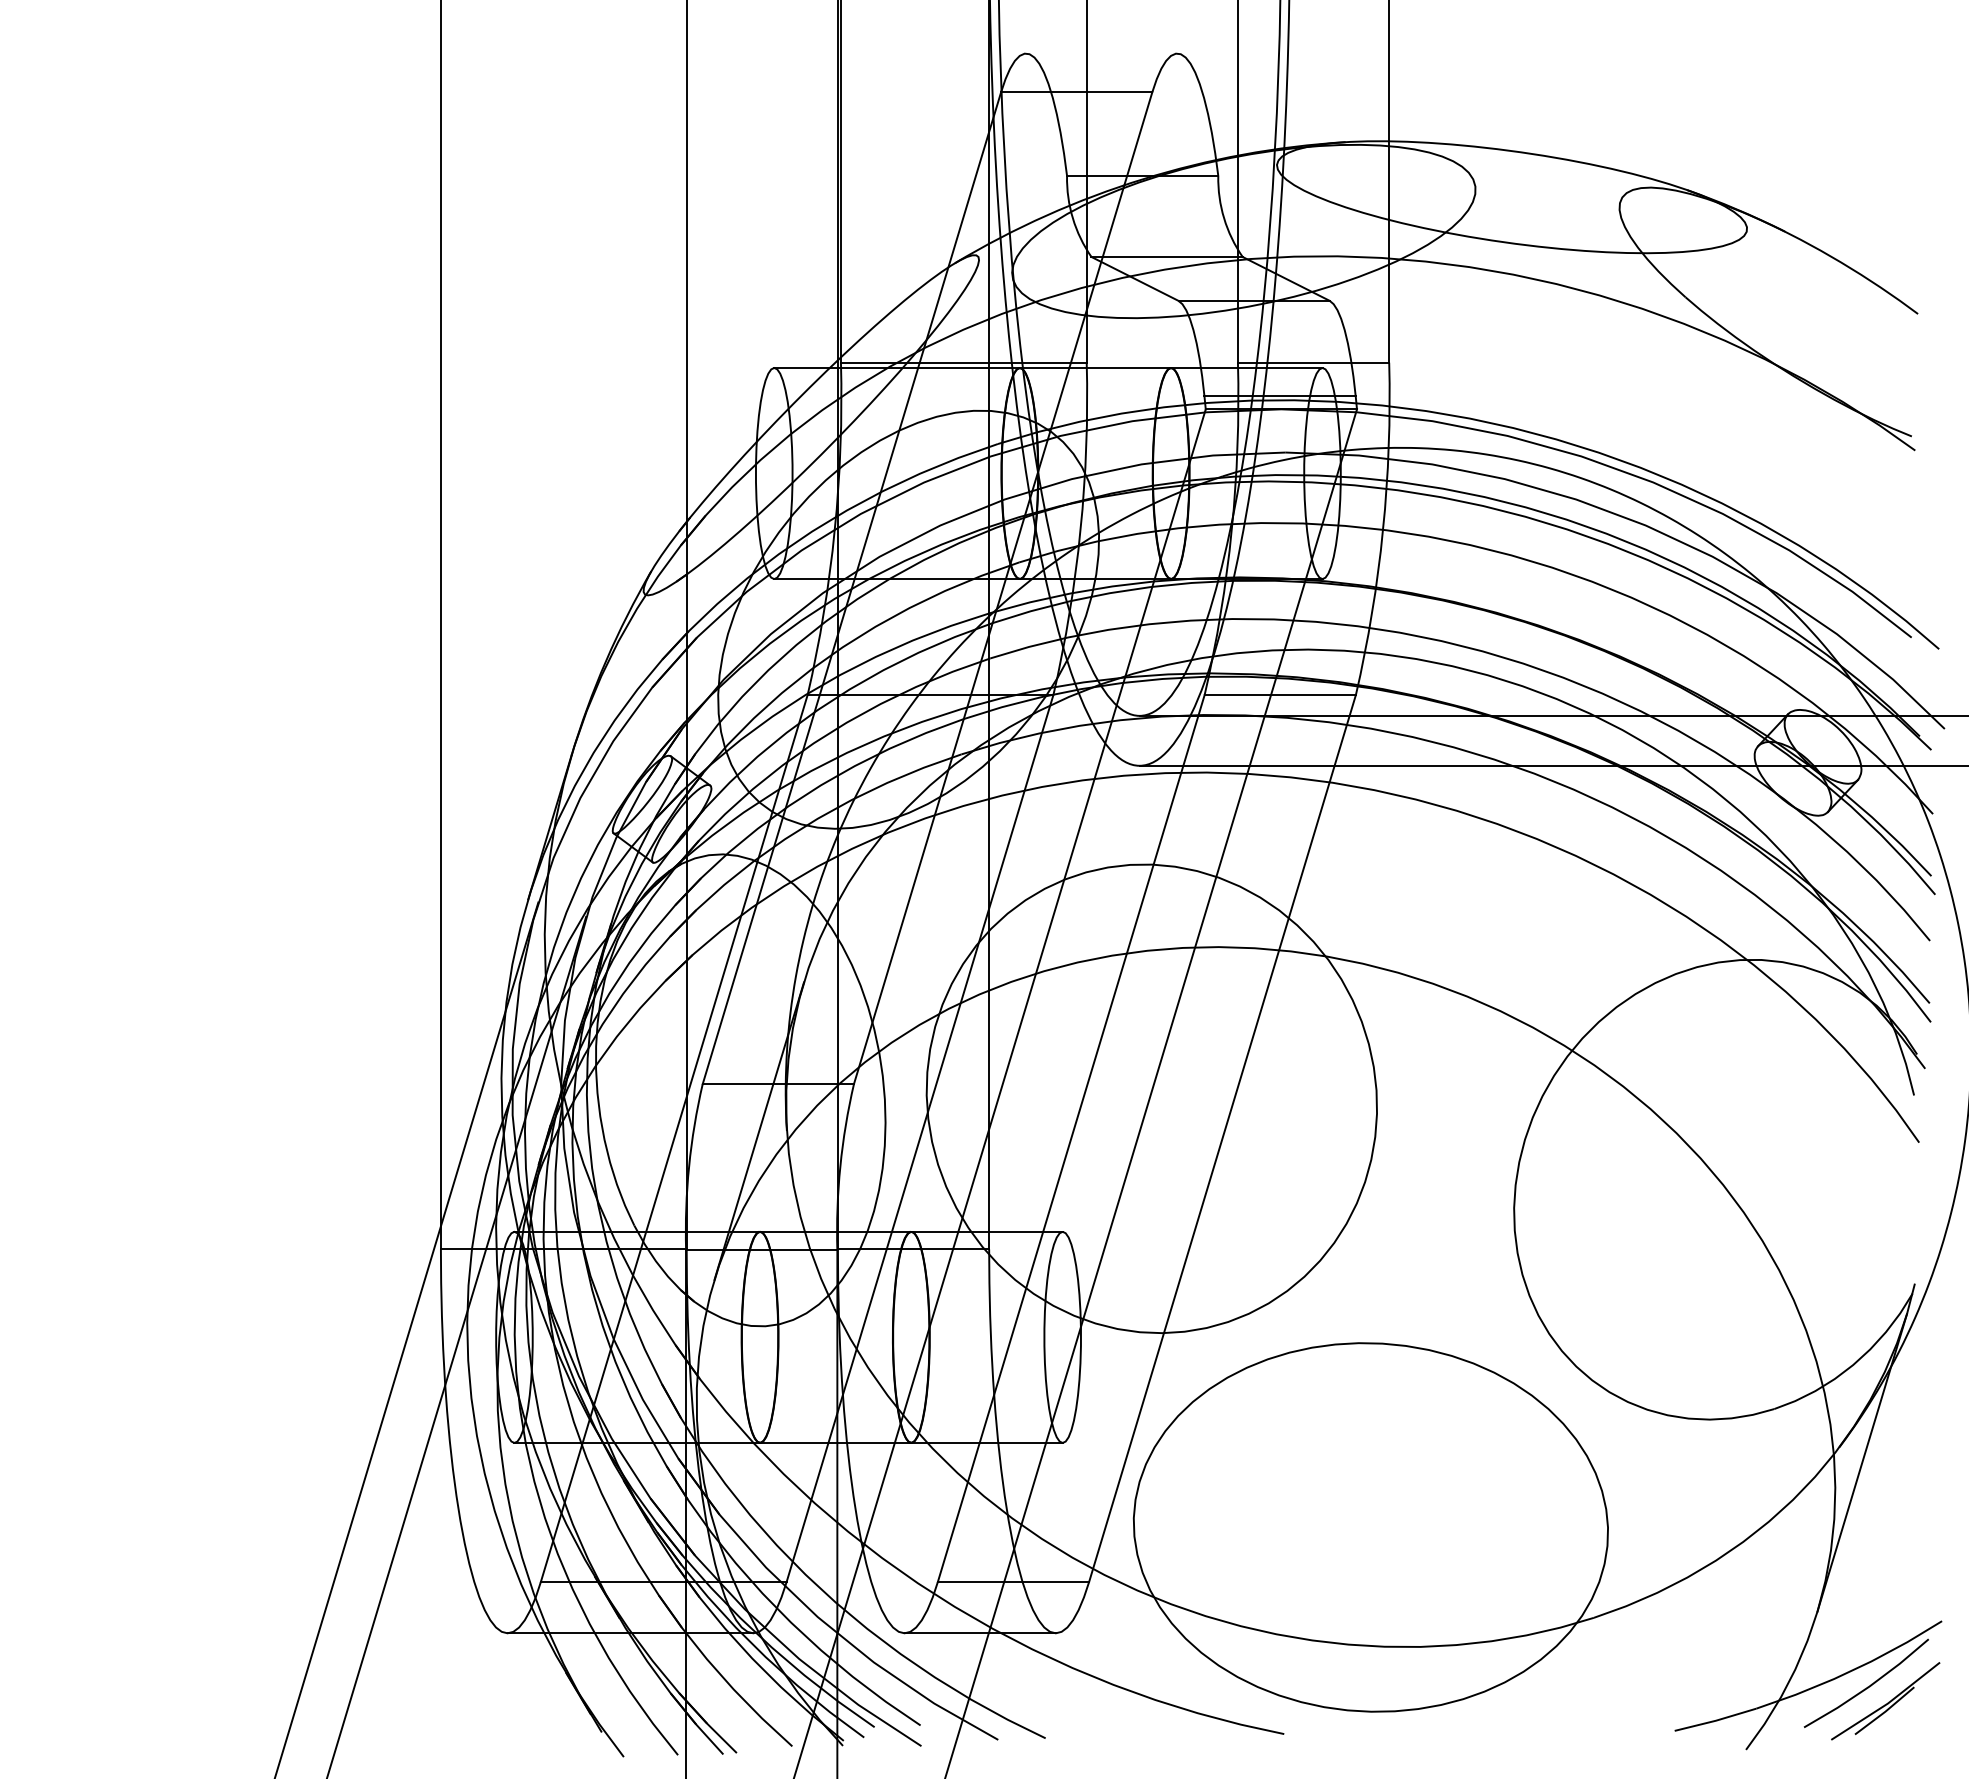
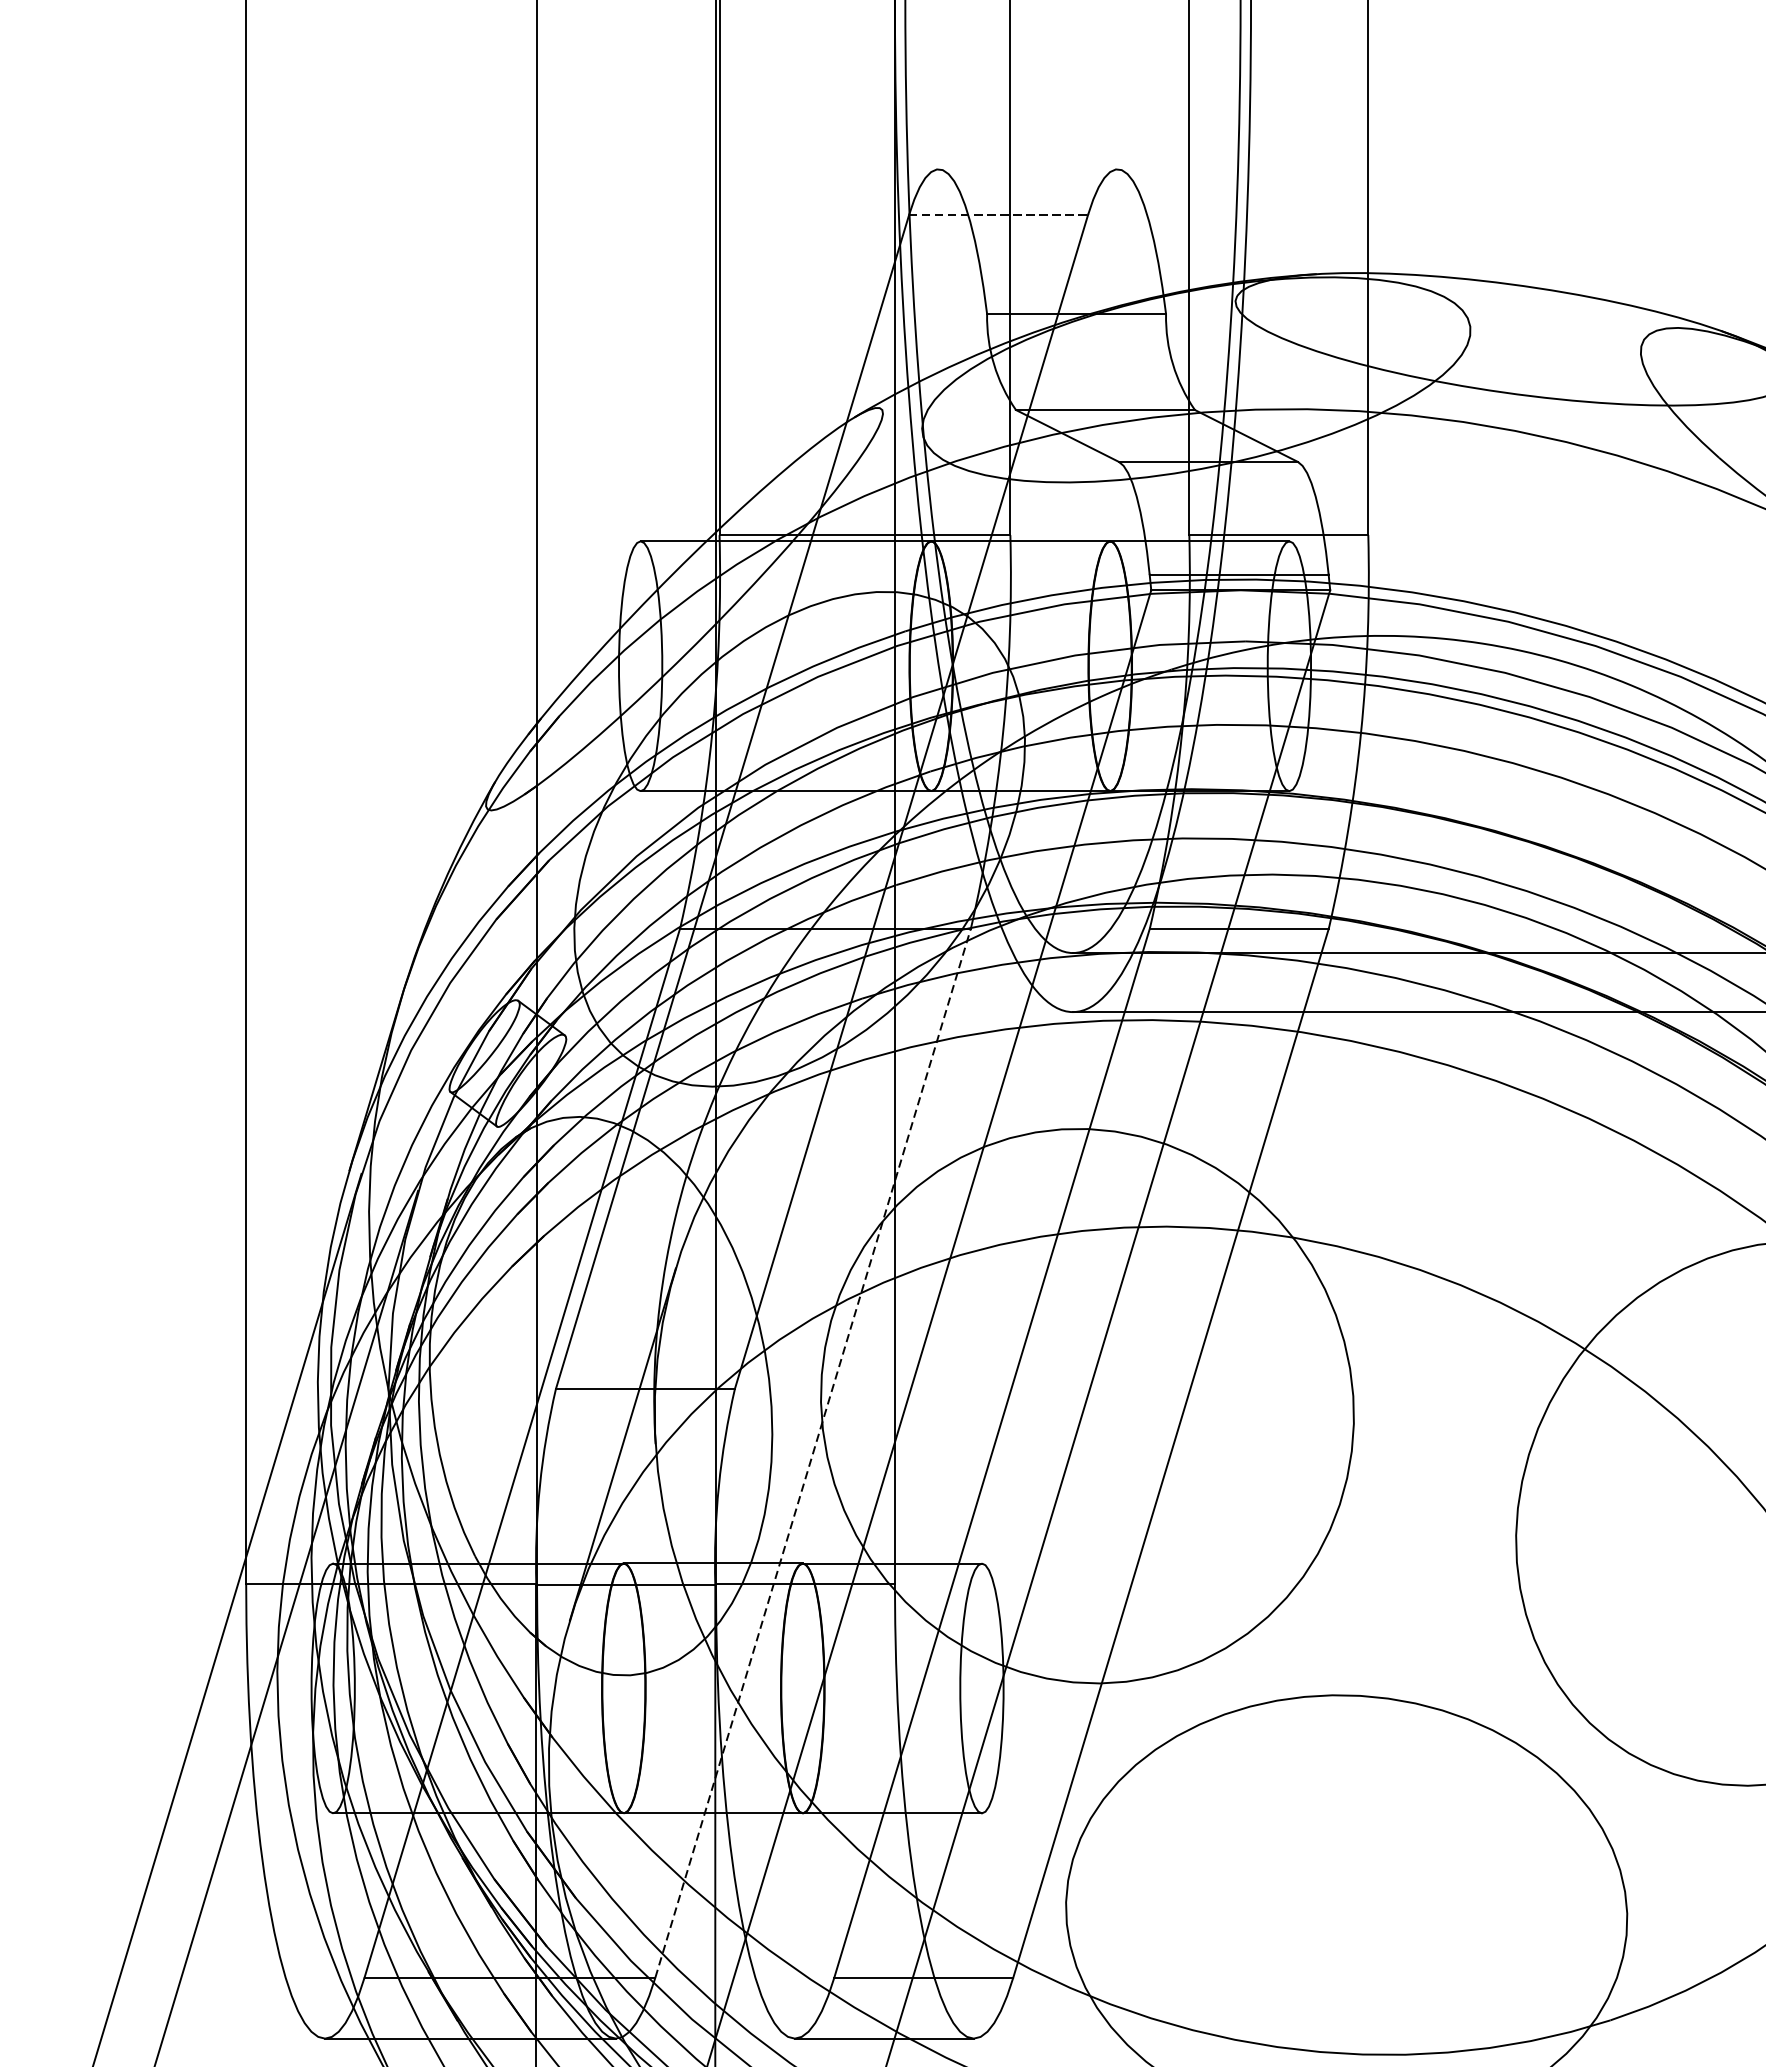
line: (1076, 92) -> (998, 215), solid -> dashed
line: (920, 1138) -> (813, 1453), solid -> dashed

